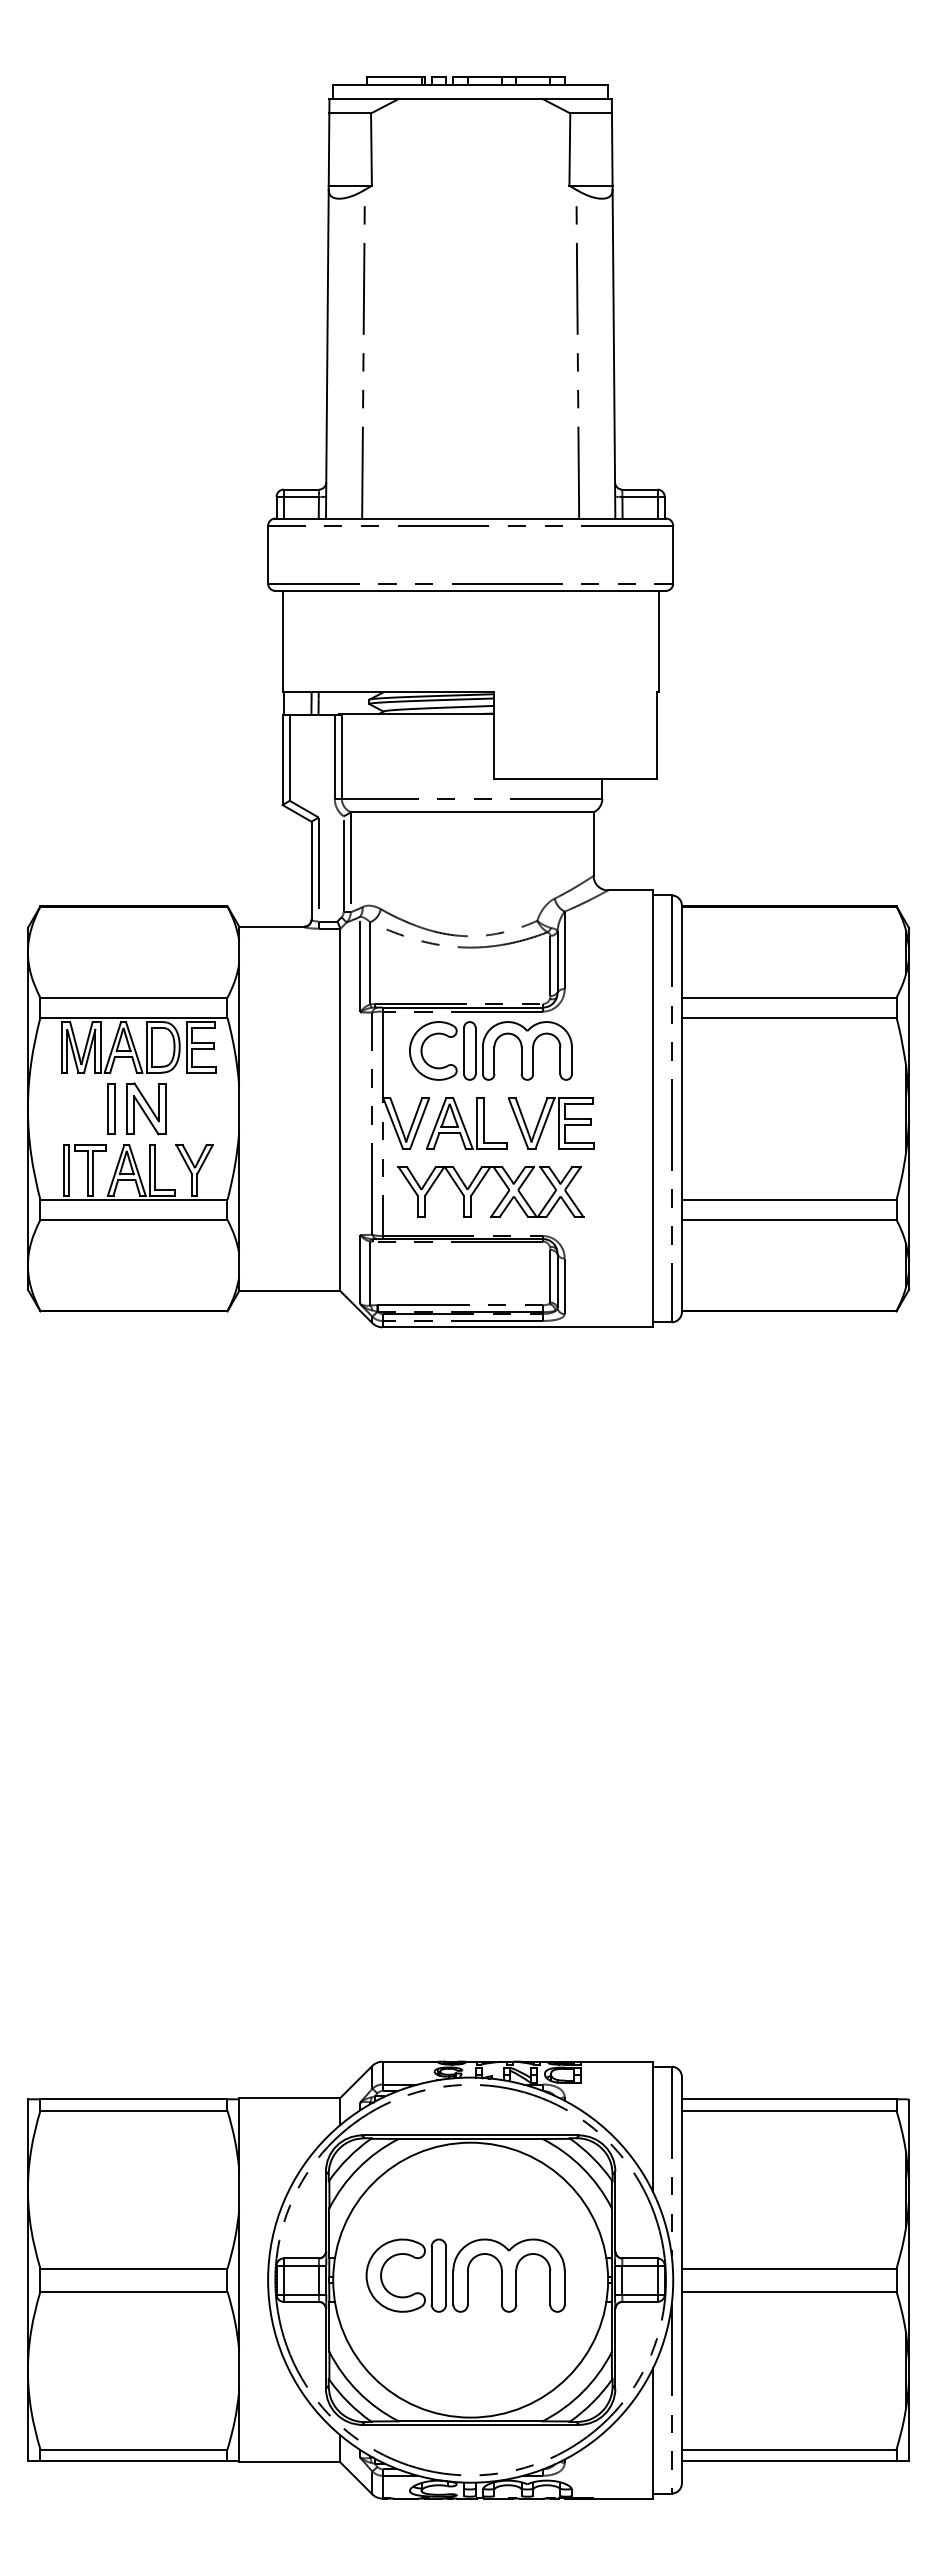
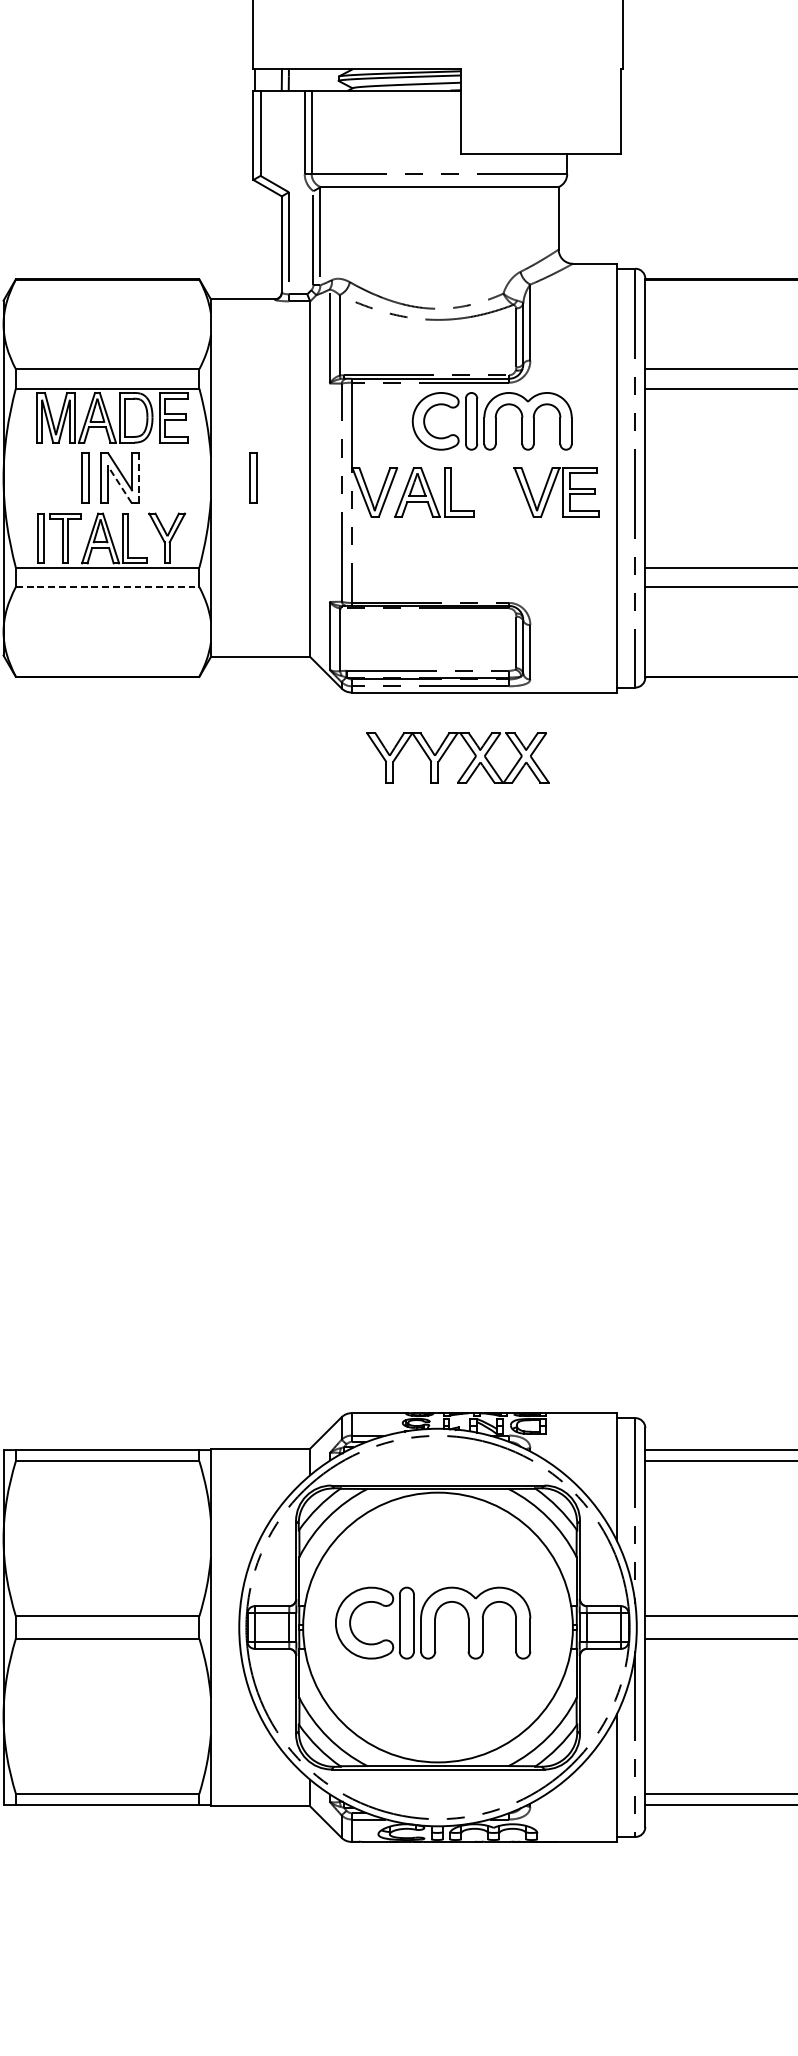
part: (490, 1050) -> (491, 420), moved
part: (282, 1108) -> (253, 477), added
line: (165, 1109) -> (138, 478), solid -> dashed
line: (146, 1114) -> (119, 483), solid -> dashed
part: (550, 1123) -> (555, 492), moved
part: (479, 1185) -> (446, 751), moved
line: (133, 1219) -> (107, 586), solid -> dashed

